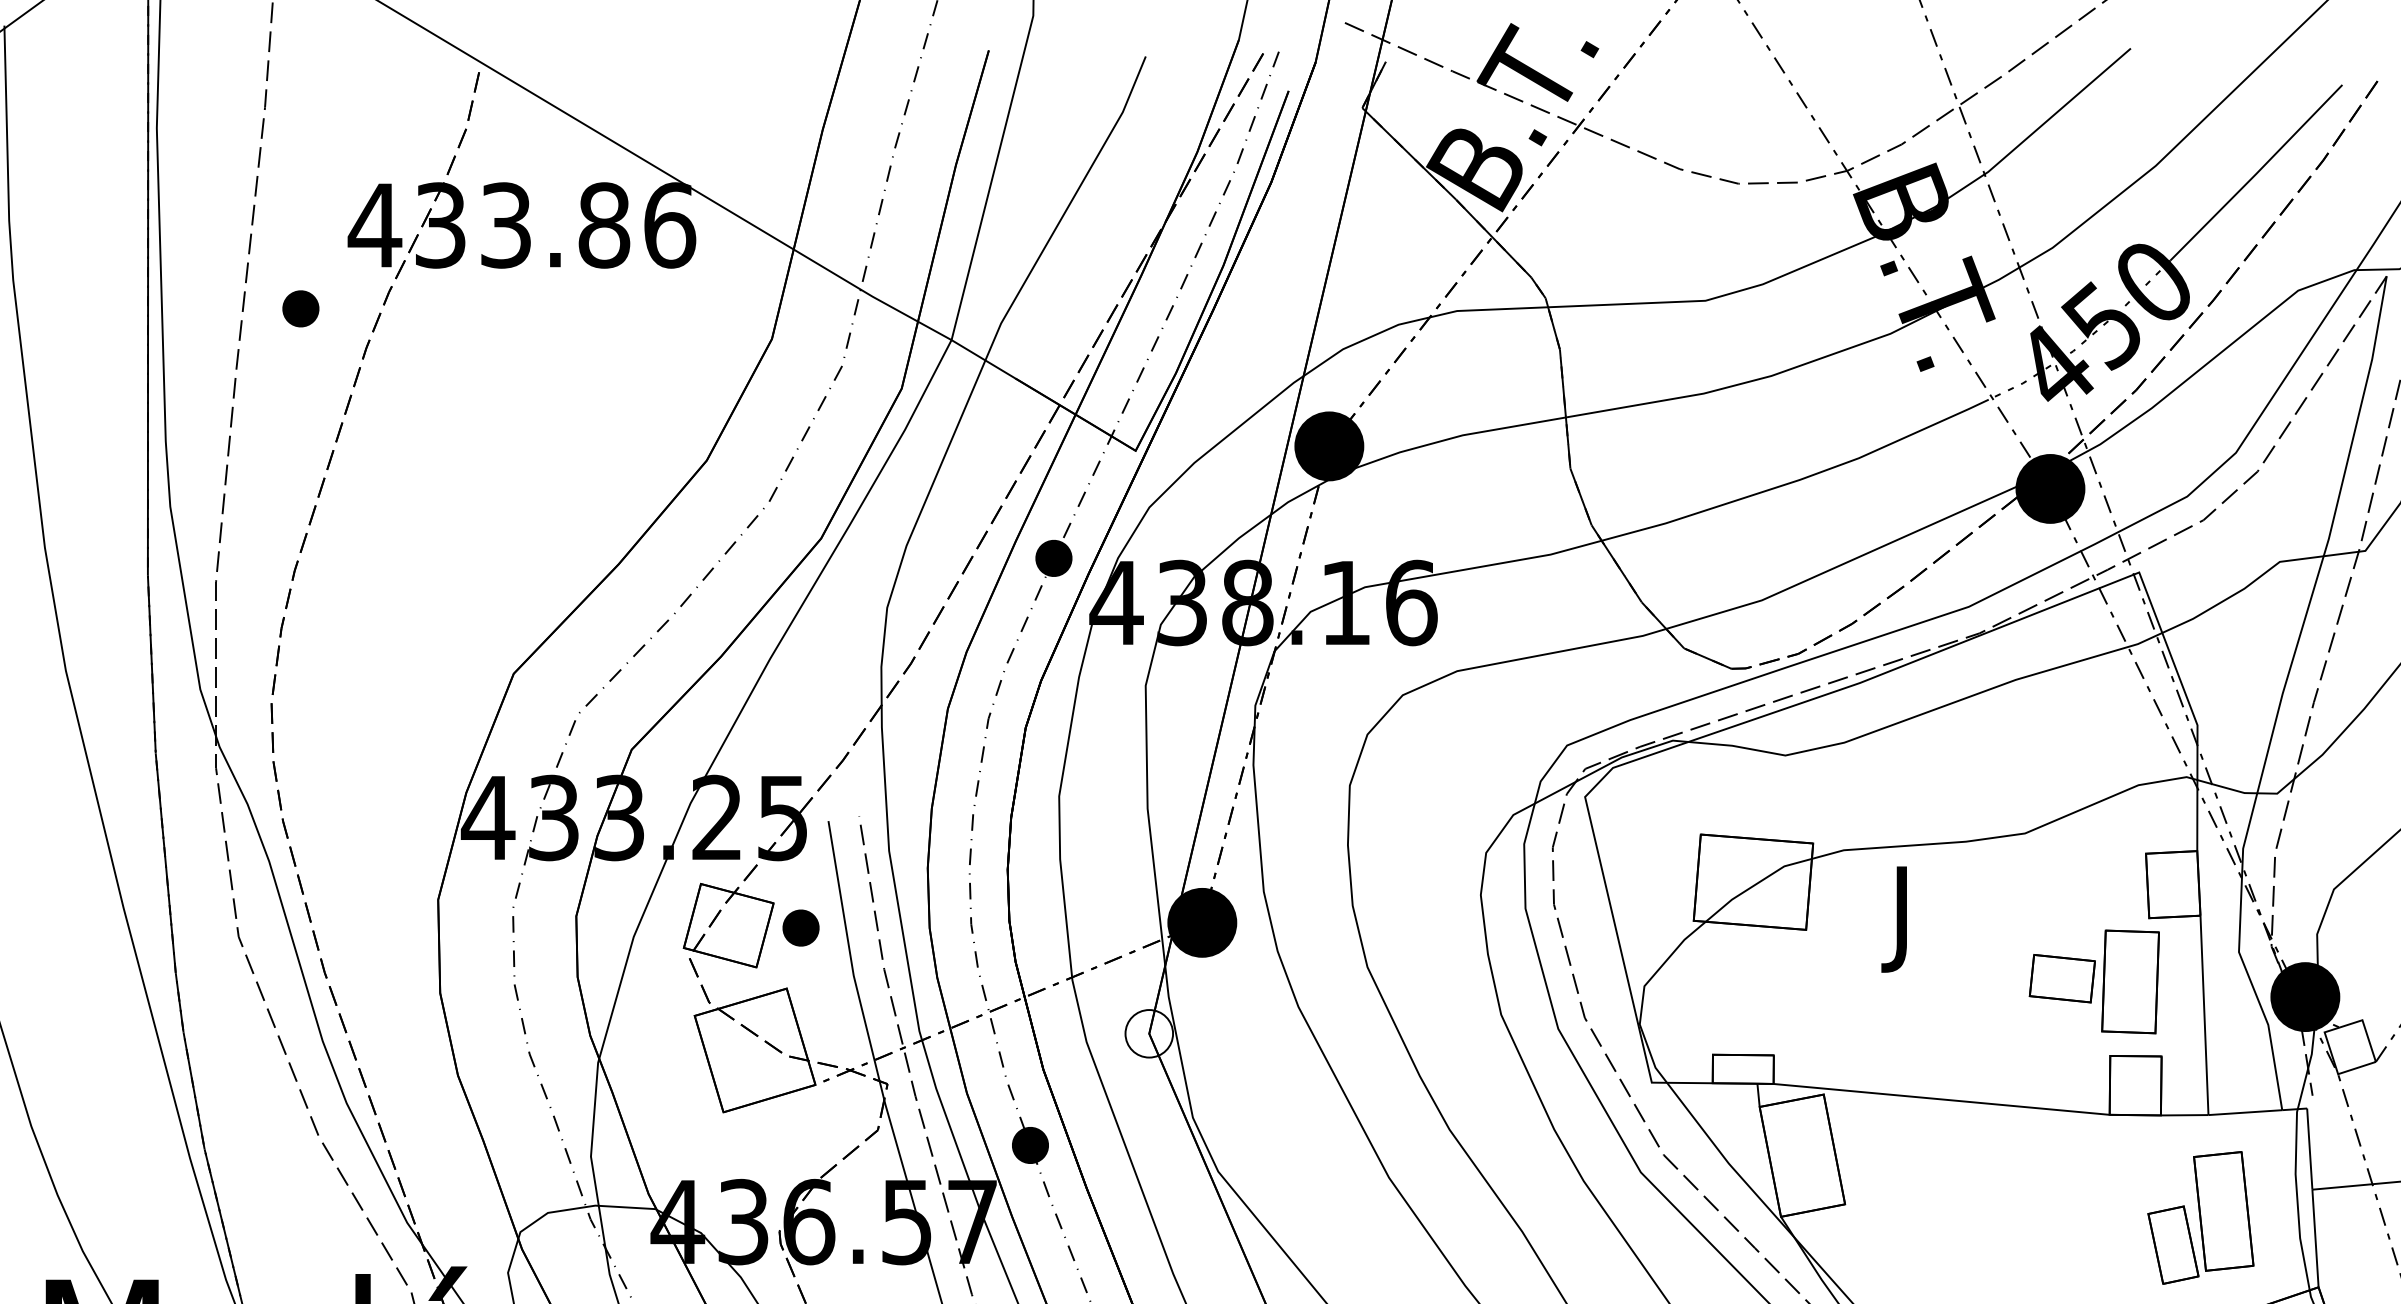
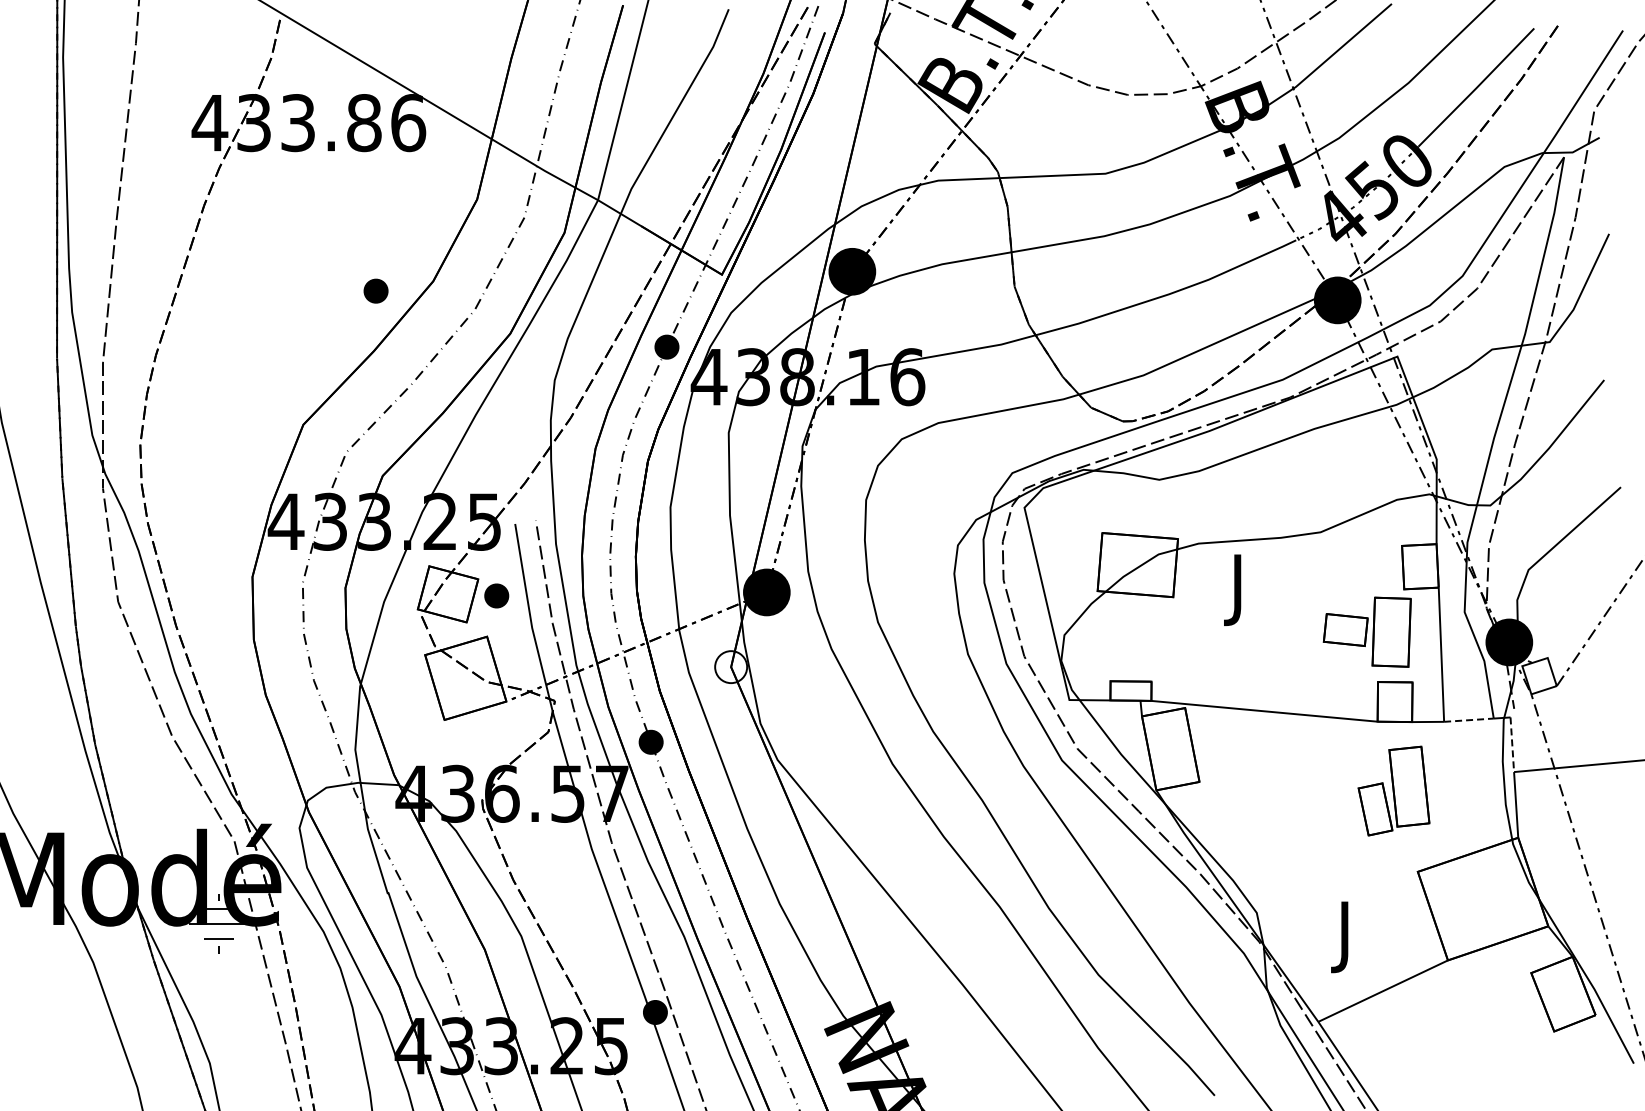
part: (300, 307) -> (375, 290), moved
line: (2244, 1113) -> (1468, 720), solid -> dashed
line: (2310, 1150) -> (1512, 745), solid -> dashed
part: (2200, 1217) -> (1393, 790), moved

